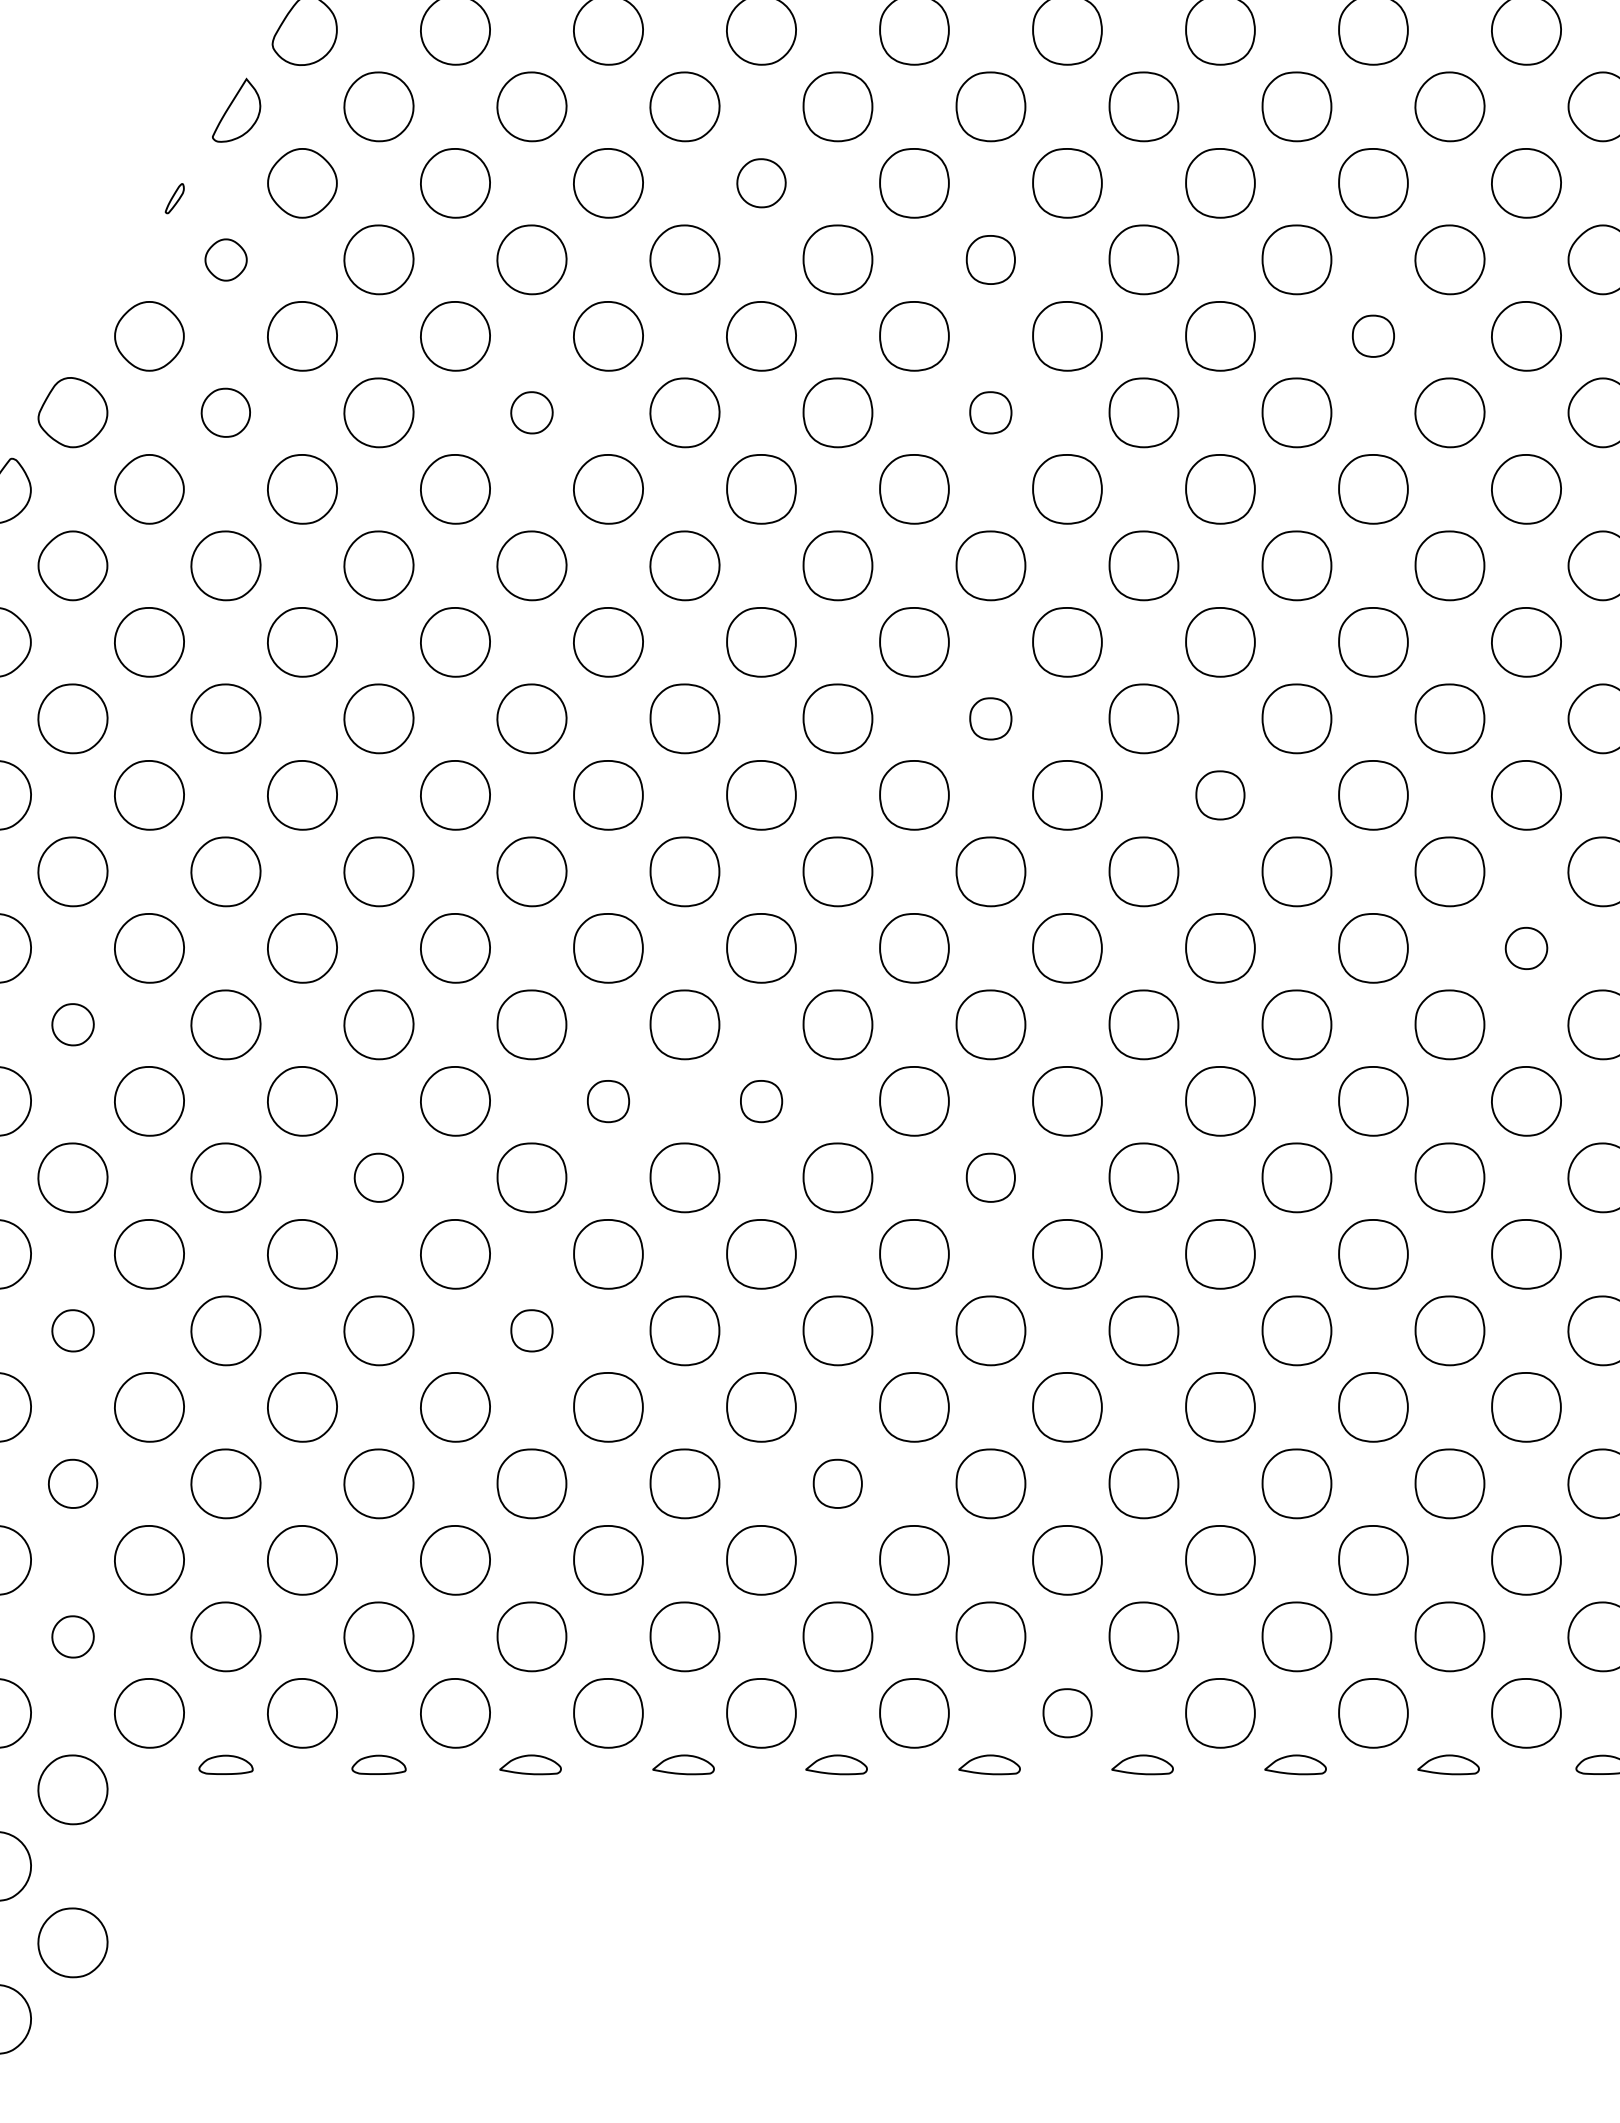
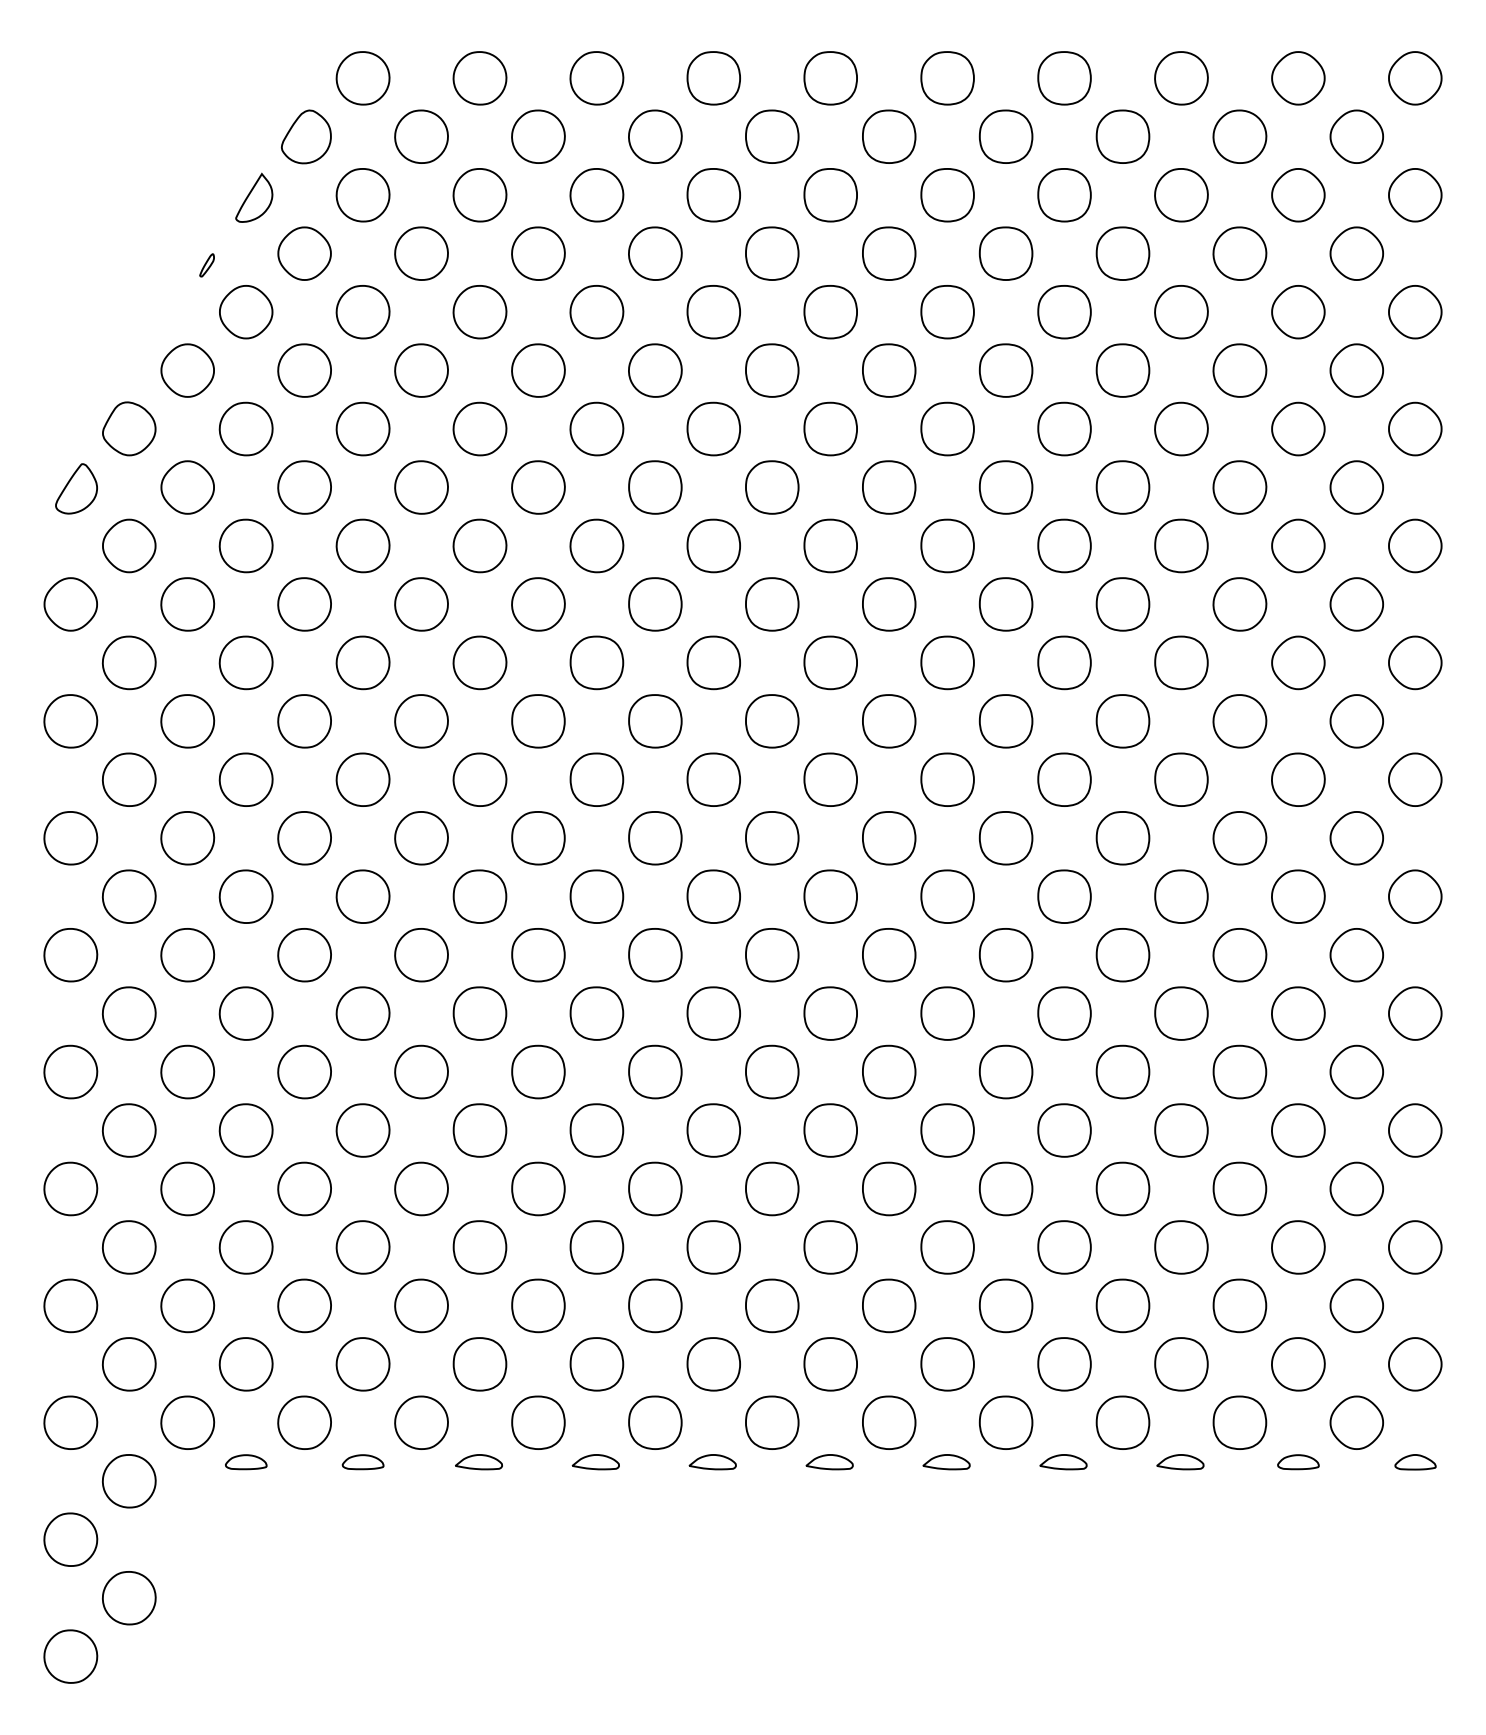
part: (761, 183) -> (655, 253), size x1.43
part: (226, 260) -> (246, 312), size x1.67
part: (990, 260) -> (830, 312), size x1.43
part: (1372, 336) -> (1122, 370), size x1.67
part: (225, 412) -> (245, 428), size x1.43
part: (531, 412) -> (479, 428), size x1.67
part: (990, 412) -> (830, 428), size x1.67
part: (990, 718) -> (830, 662), size x1.67
part: (1219, 795) -> (1005, 721), size x1.43
part: (1525, 948) -> (1239, 838), size x1.67
part: (73, 1024) -> (129, 896), size x1.67
part: (608, 1101) -> (538, 955), size x1.67
part: (761, 1101) -> (655, 955), size x1.67
part: (378, 1177) -> (362, 1013), size x1.43
part: (990, 1177) -> (830, 1013), size x1.43
part: (73, 1330) -> (129, 1130), size x1.67
part: (531, 1330) -> (479, 1130), size x1.67
part: (73, 1483) -> (129, 1247), size x1.43
part: (837, 1483) -> (713, 1247), size x1.43
part: (73, 1637) -> (129, 1364), size x1.67
part: (1067, 1712) -> (889, 1422), size x1.43

